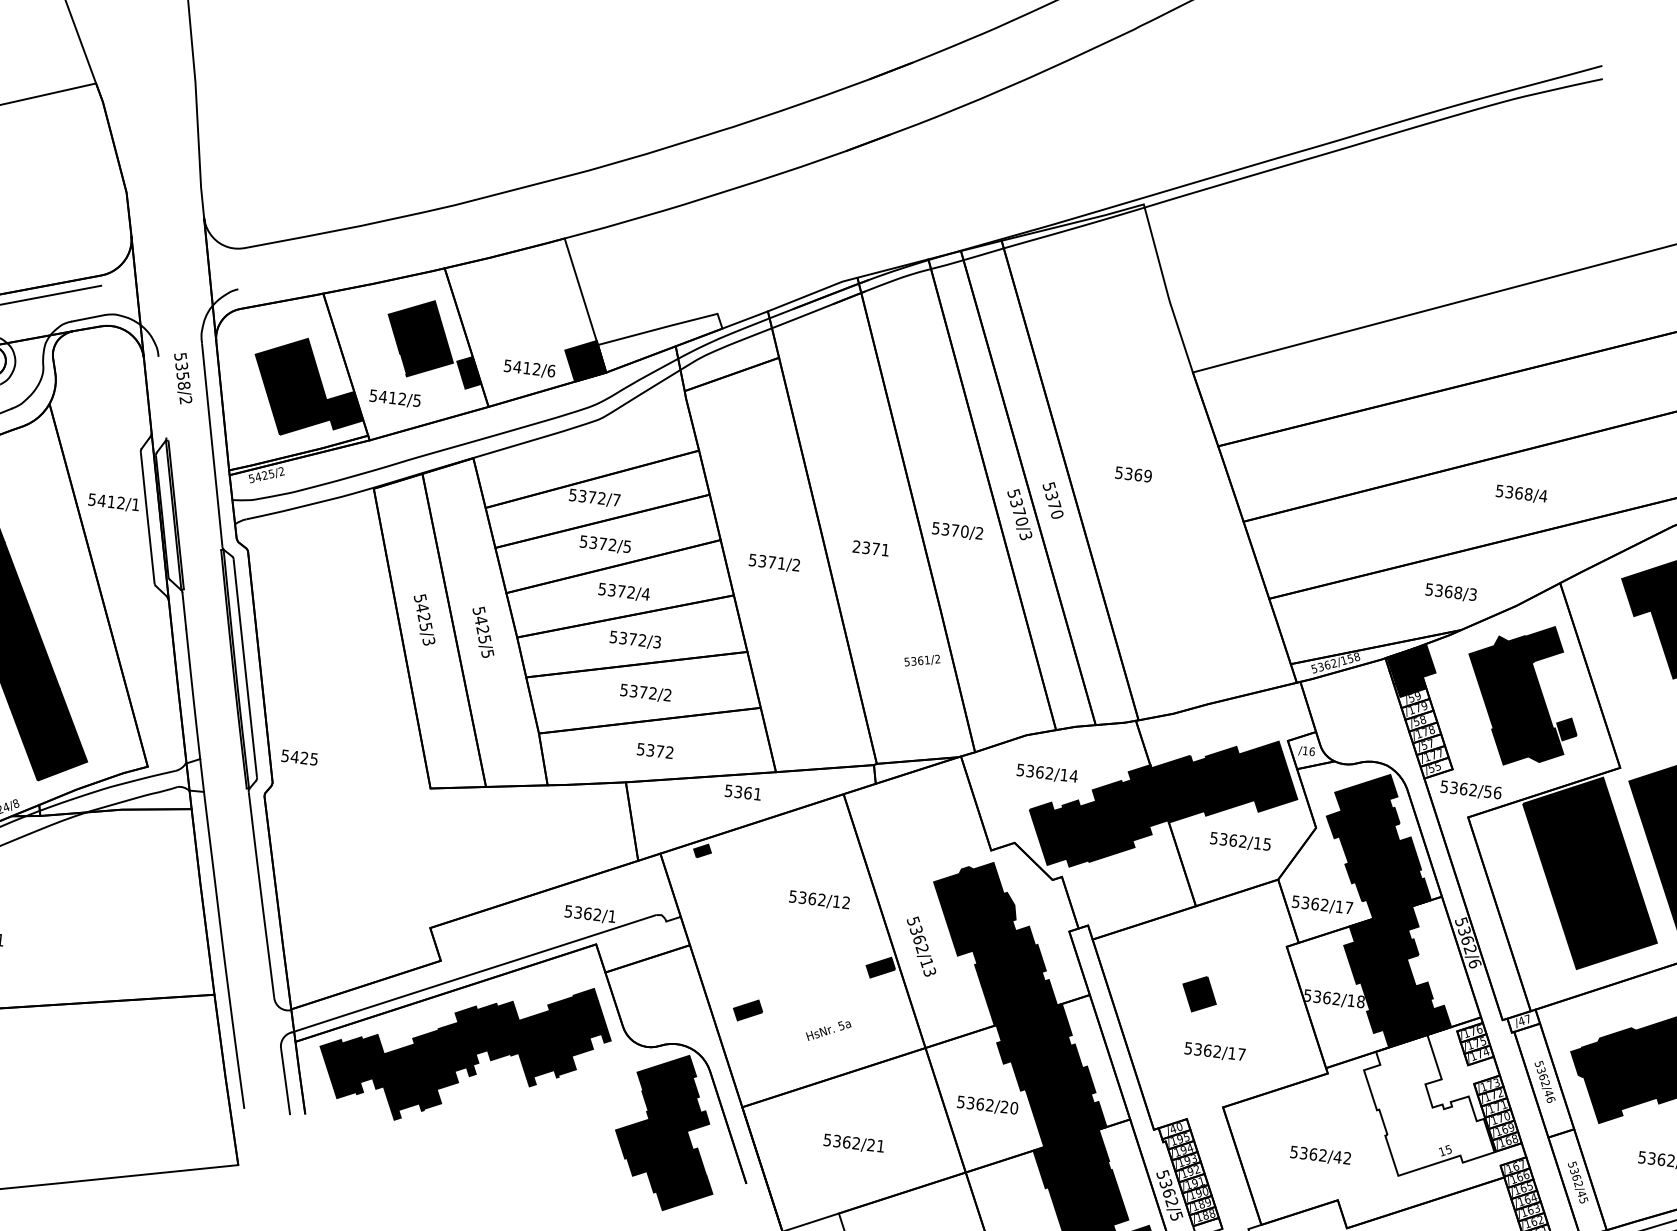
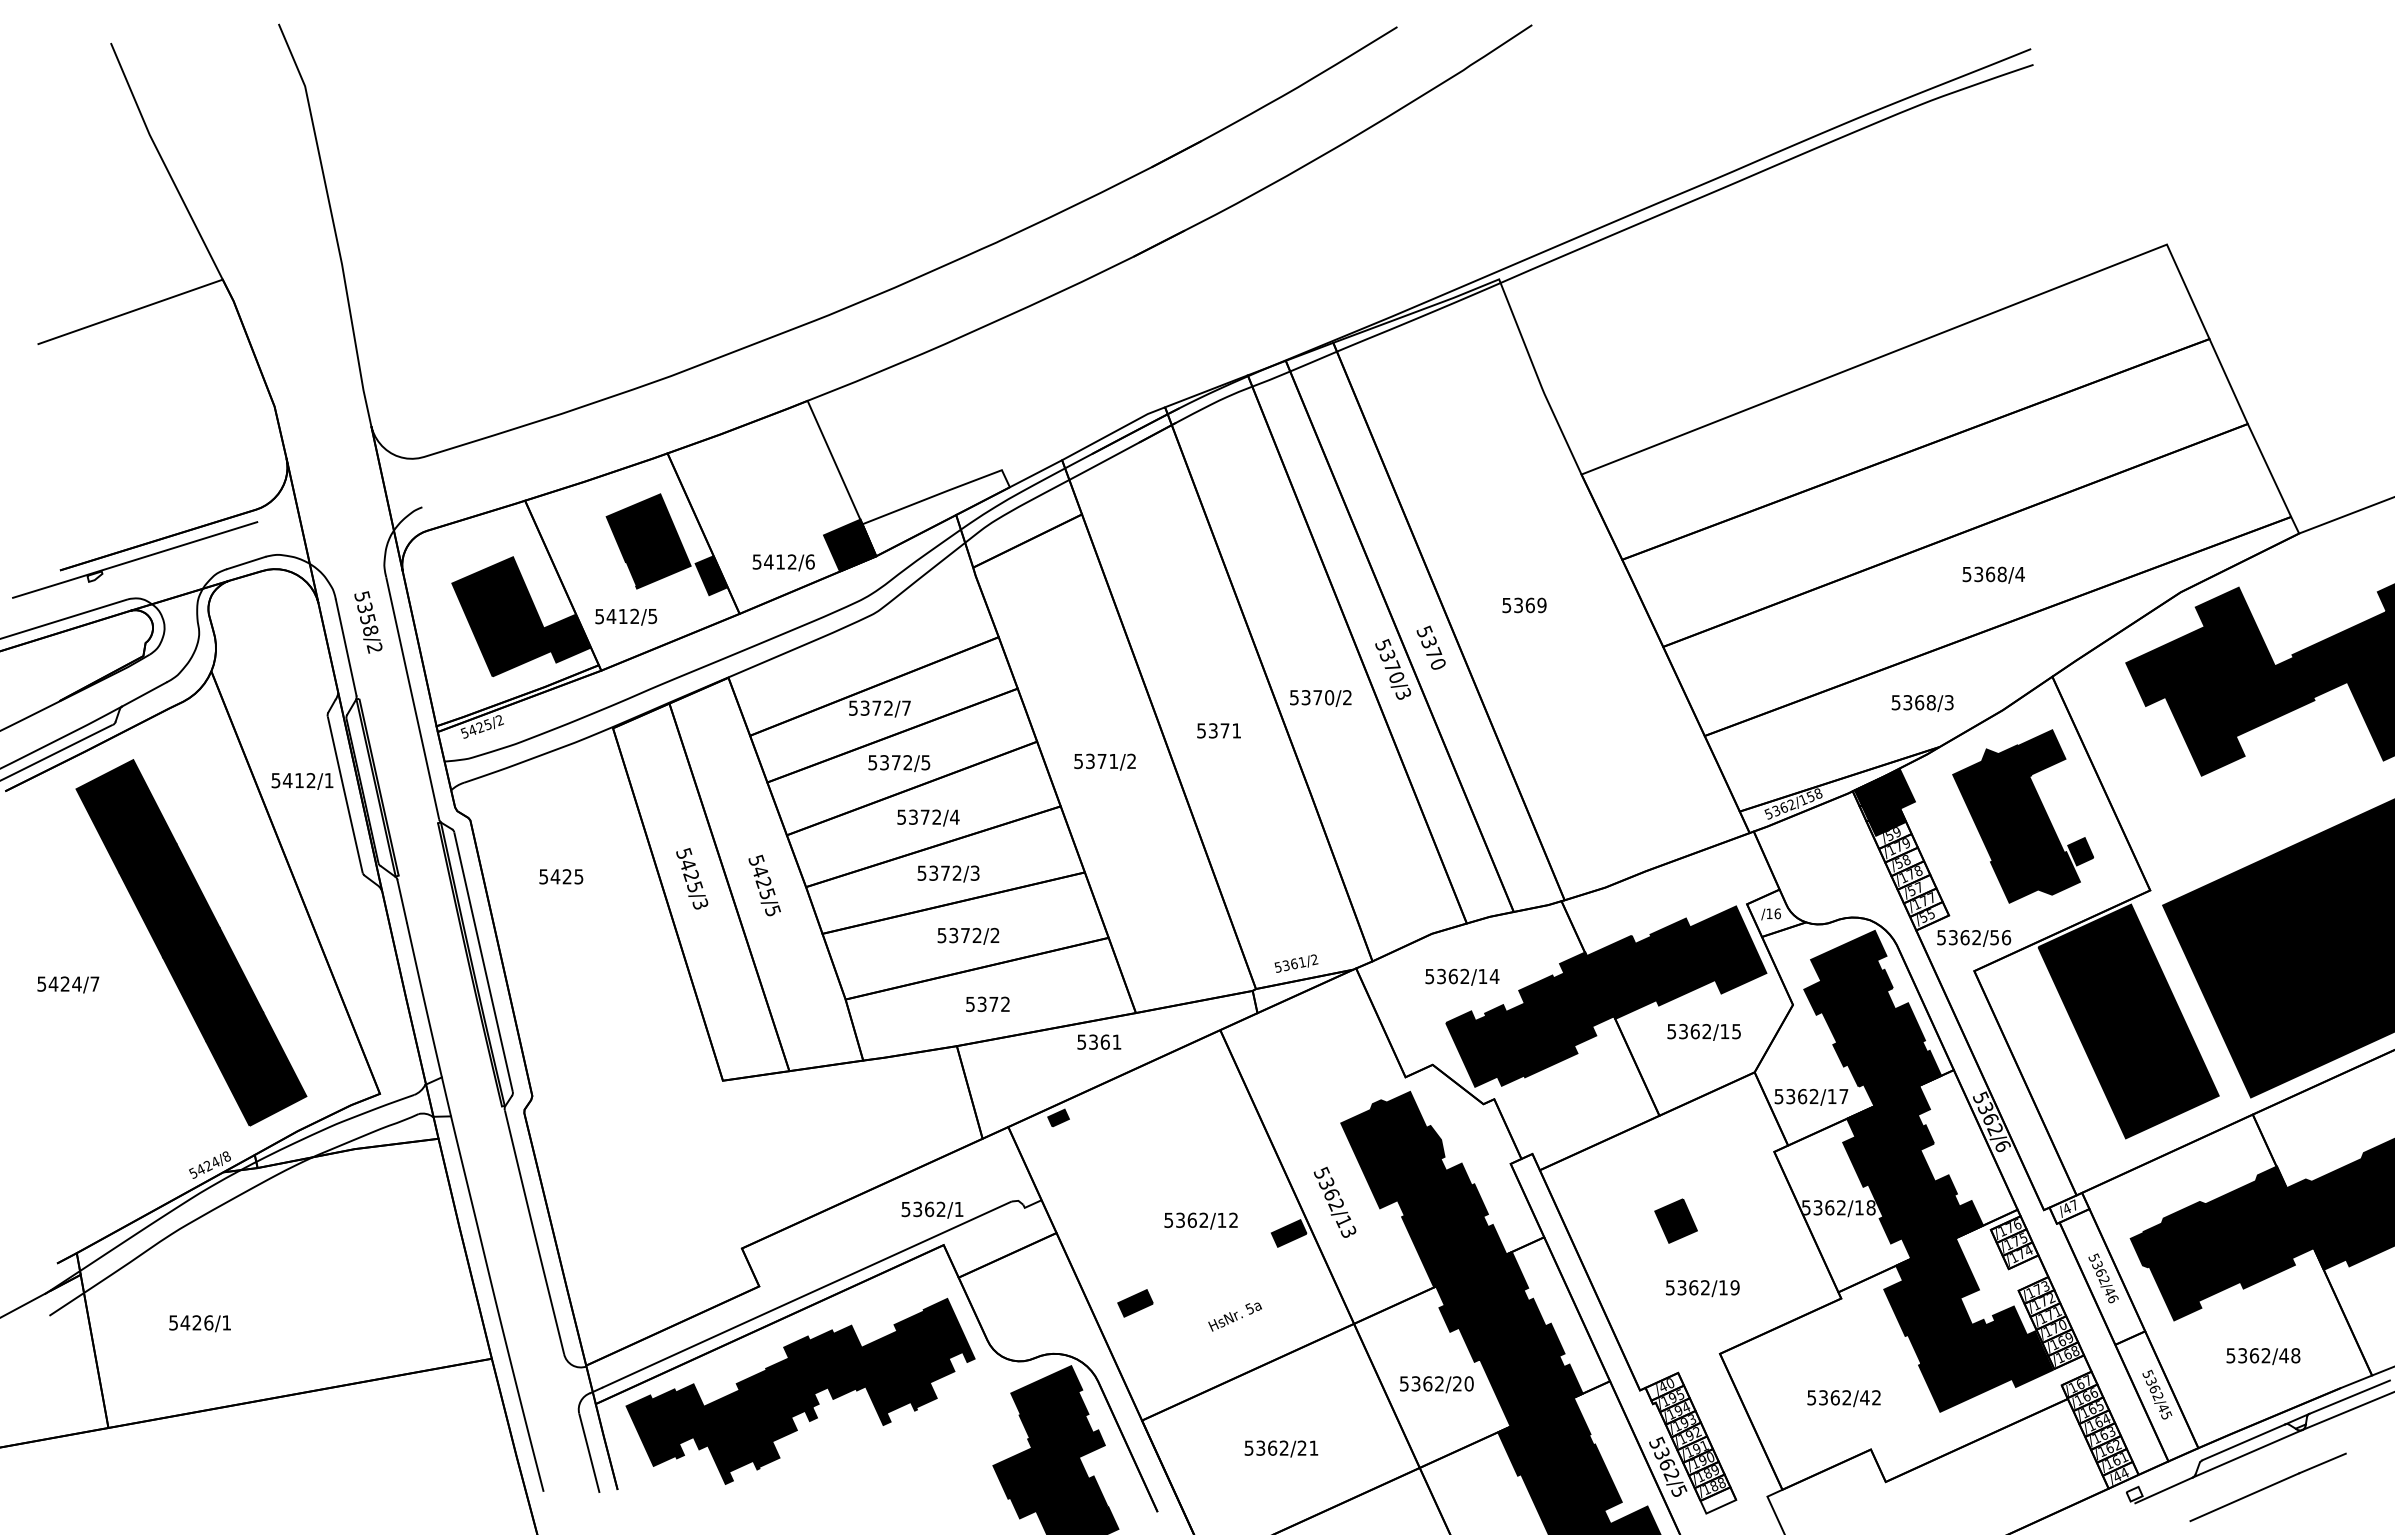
line: (161, 397) -> (345, 647), added
text: (856, 546) -> (1201, 730), 2371 -> 5371
text: (922, 660) -> (1296, 963), moved
text: (299, 757) -> (561, 876), moved
text: (819, 899) -> (1200, 1220), moved
text: (1241, 1054) -> (1734, 1287), 5362/17 -> 5362/19
fill: (1429, 1106) -> (1968, 1324), added

